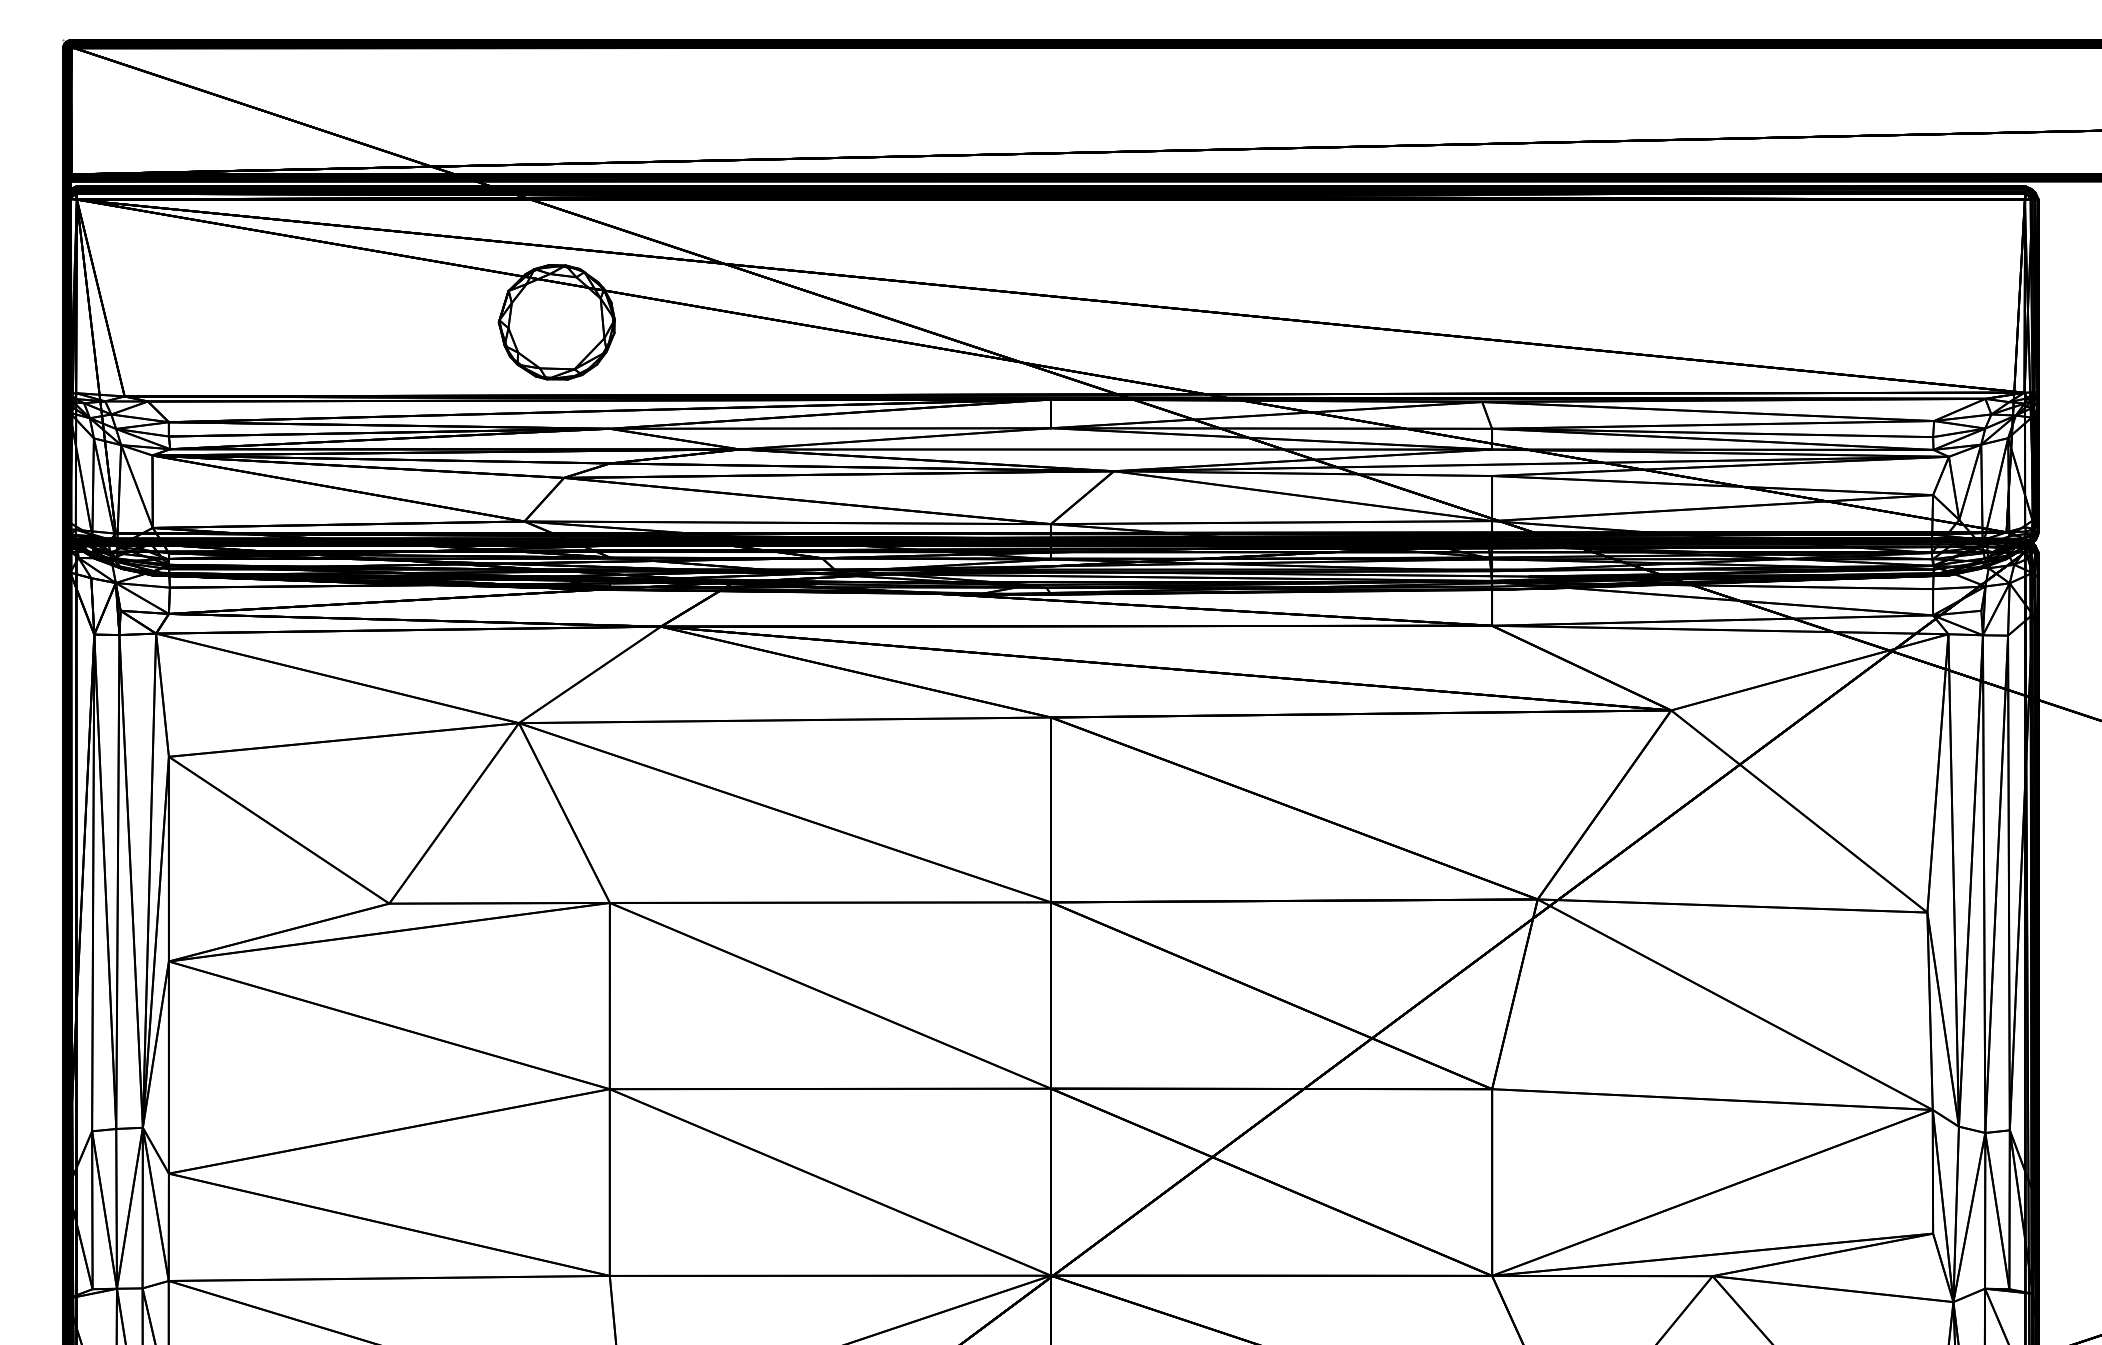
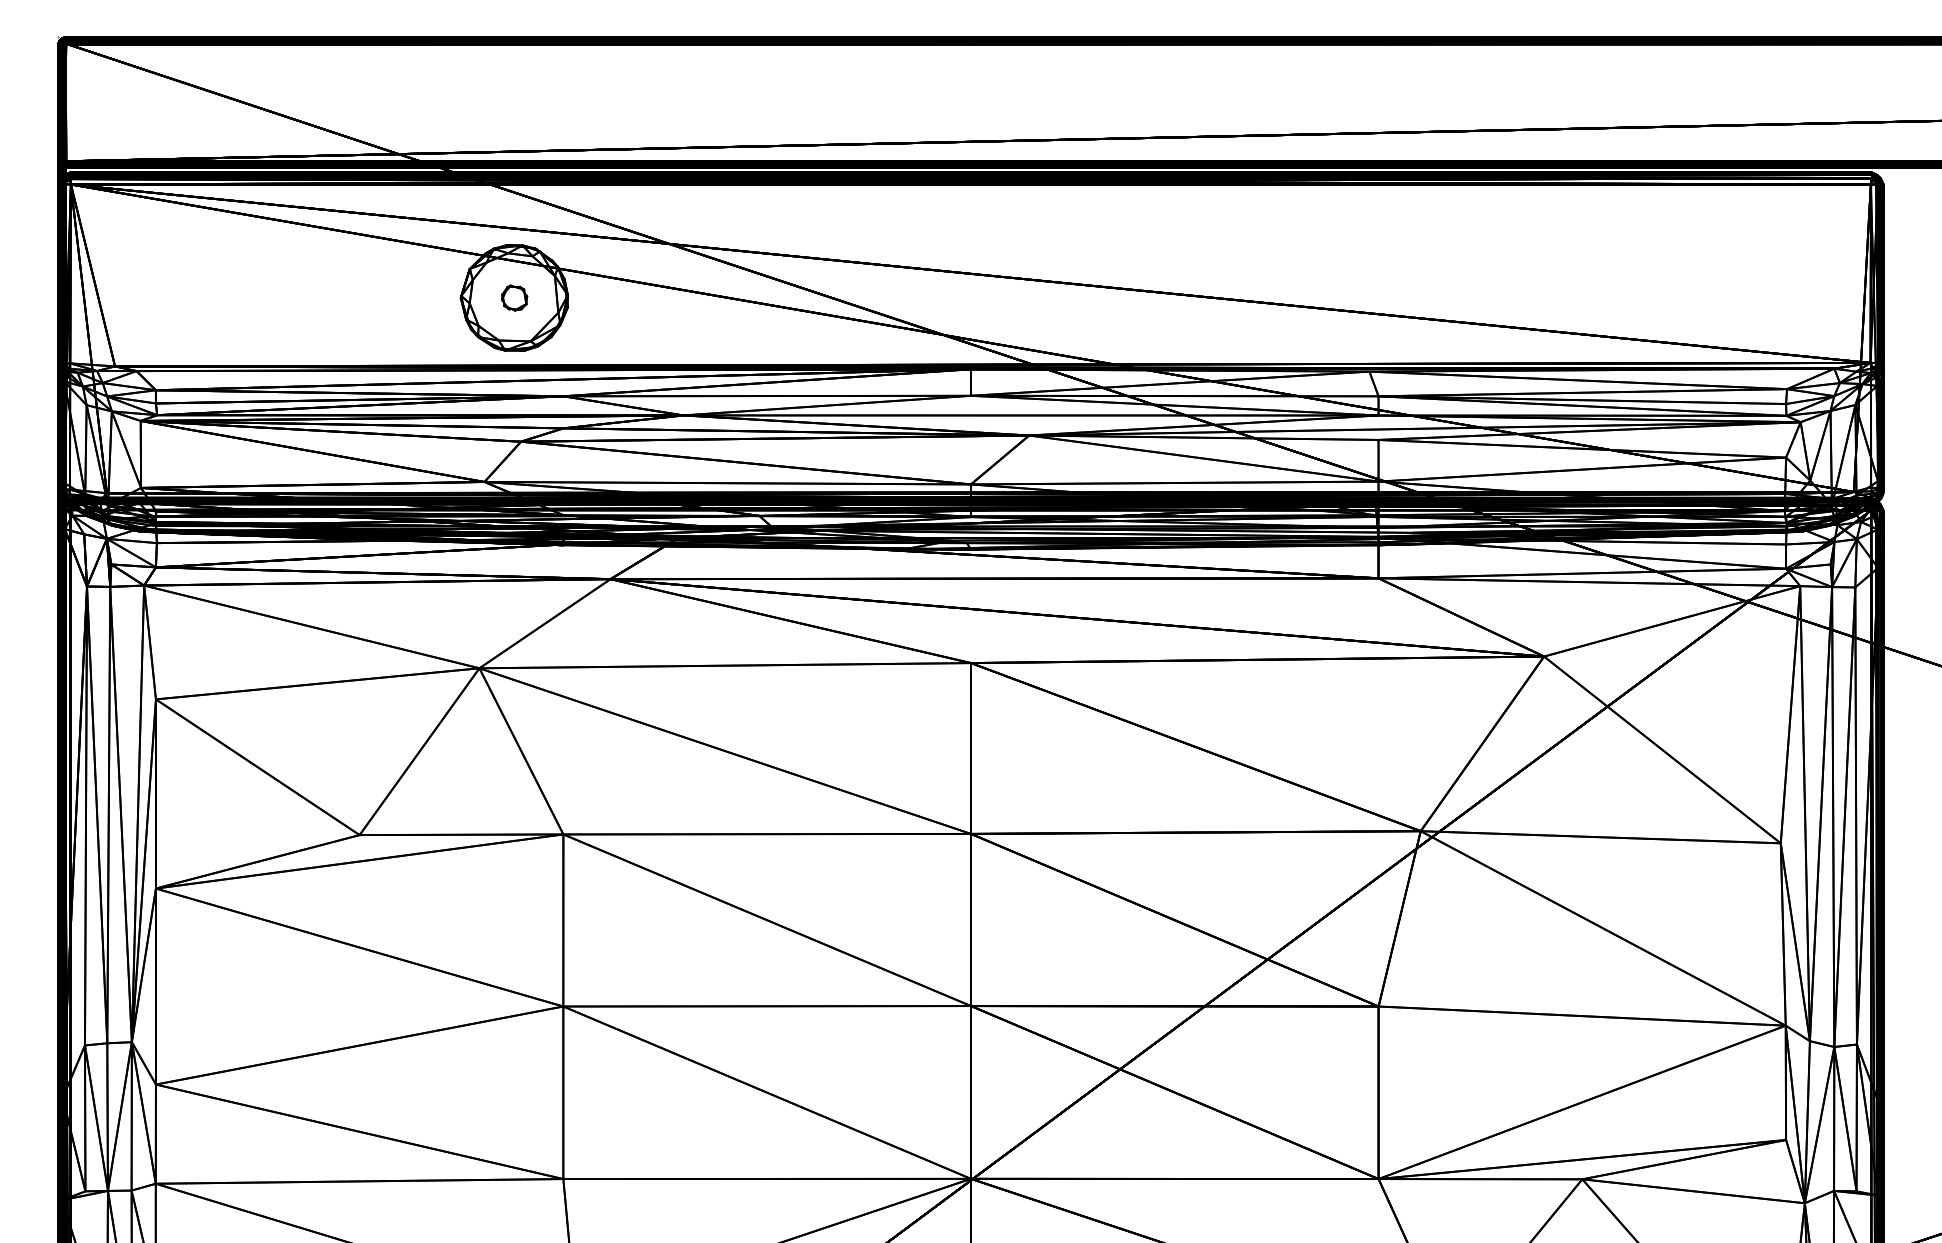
part: (556, 322) -> (514, 298), added

